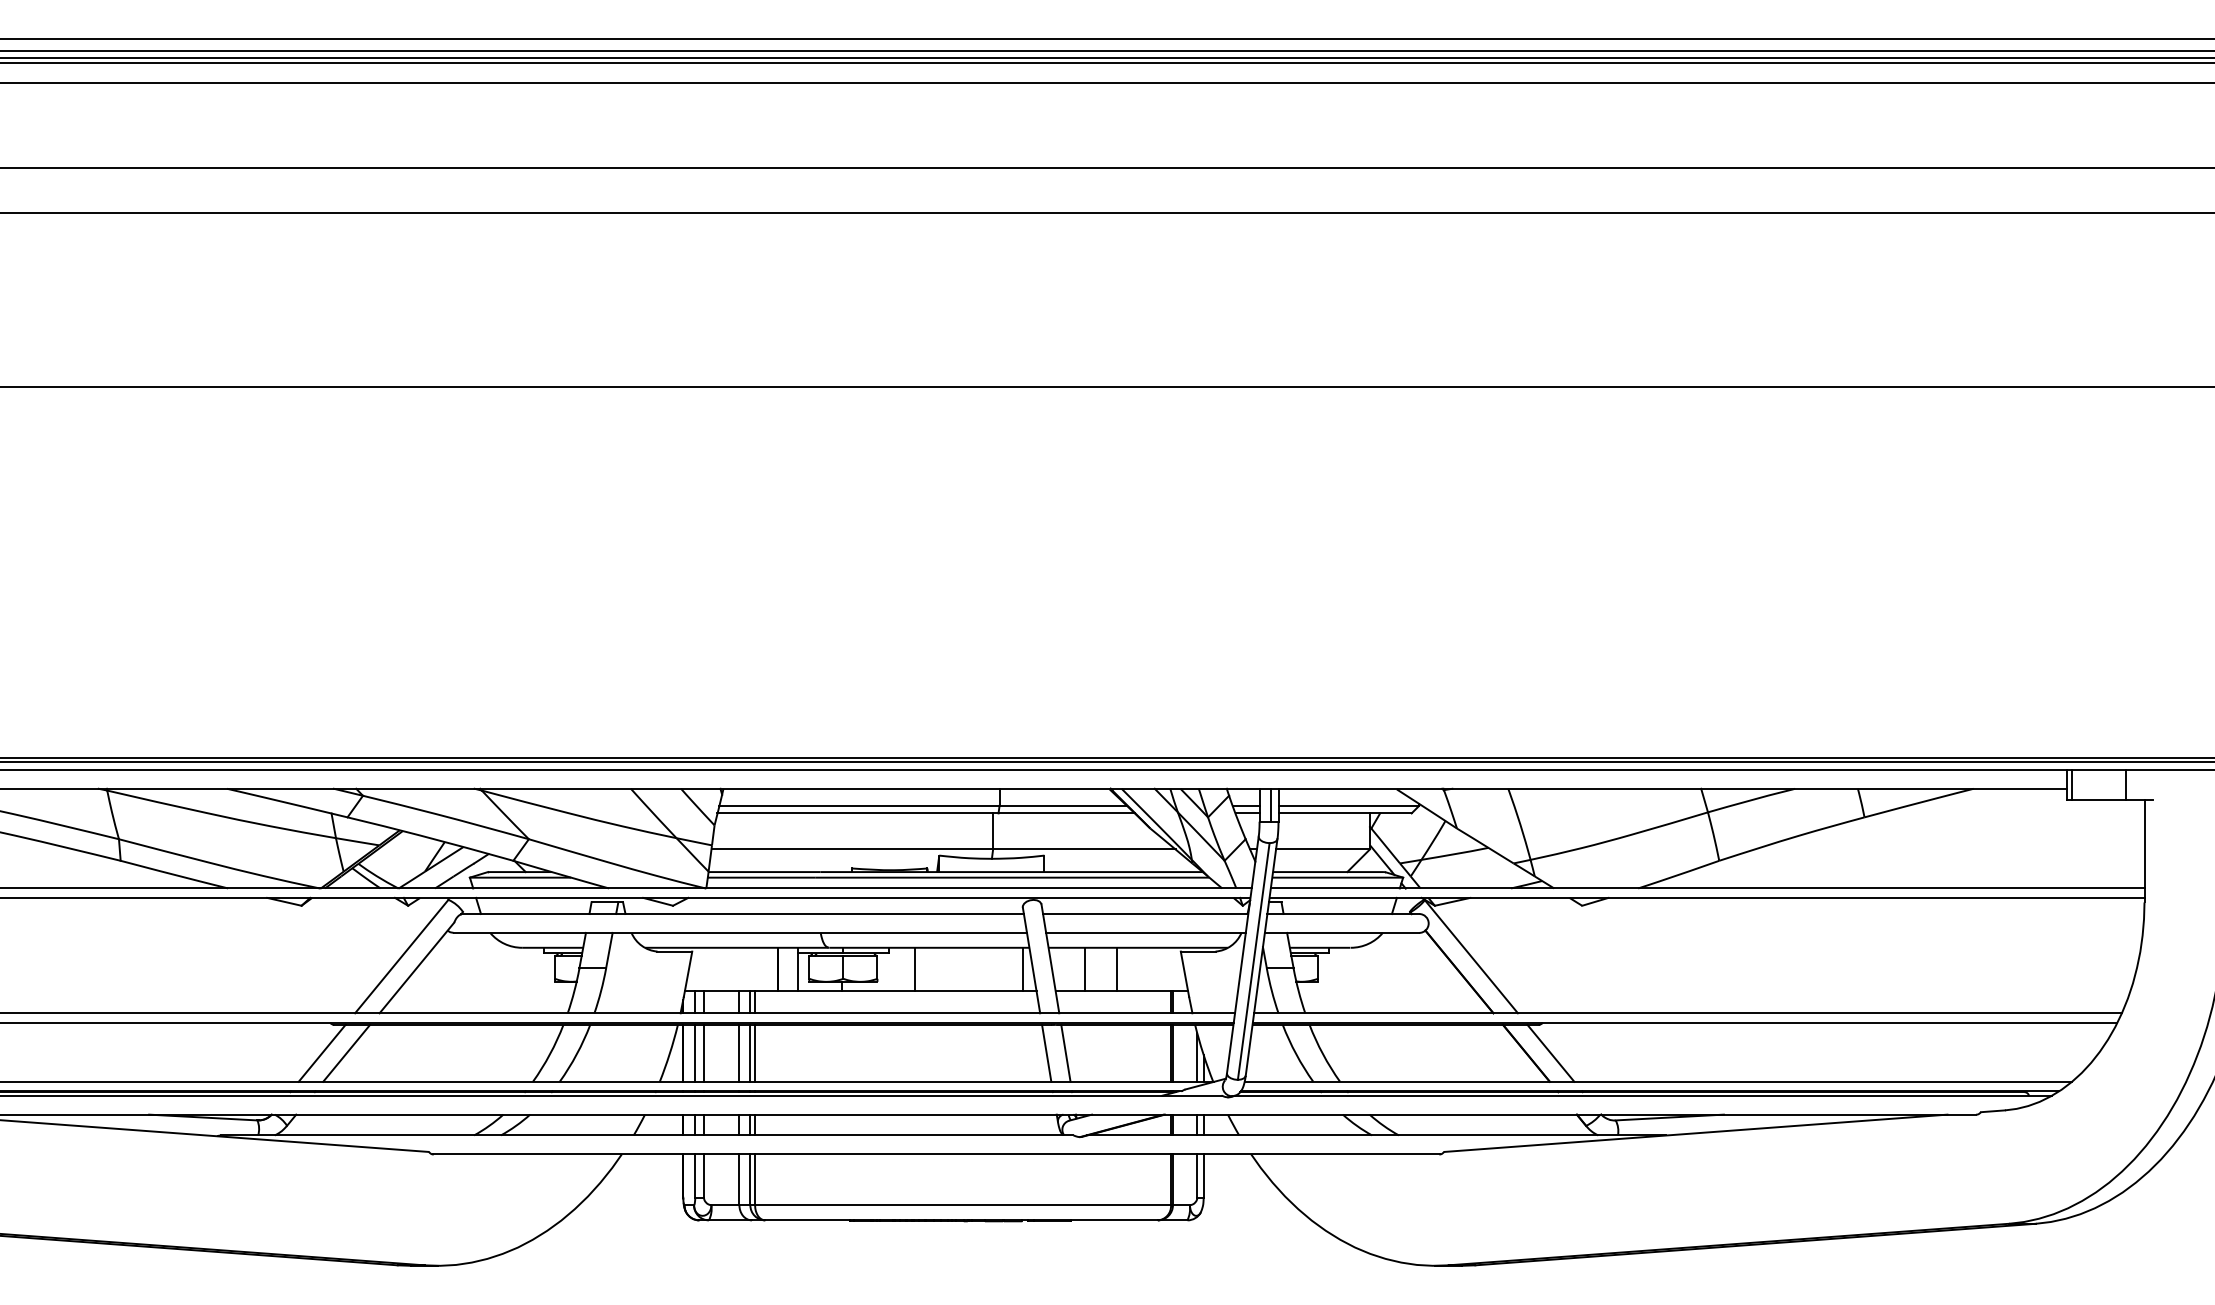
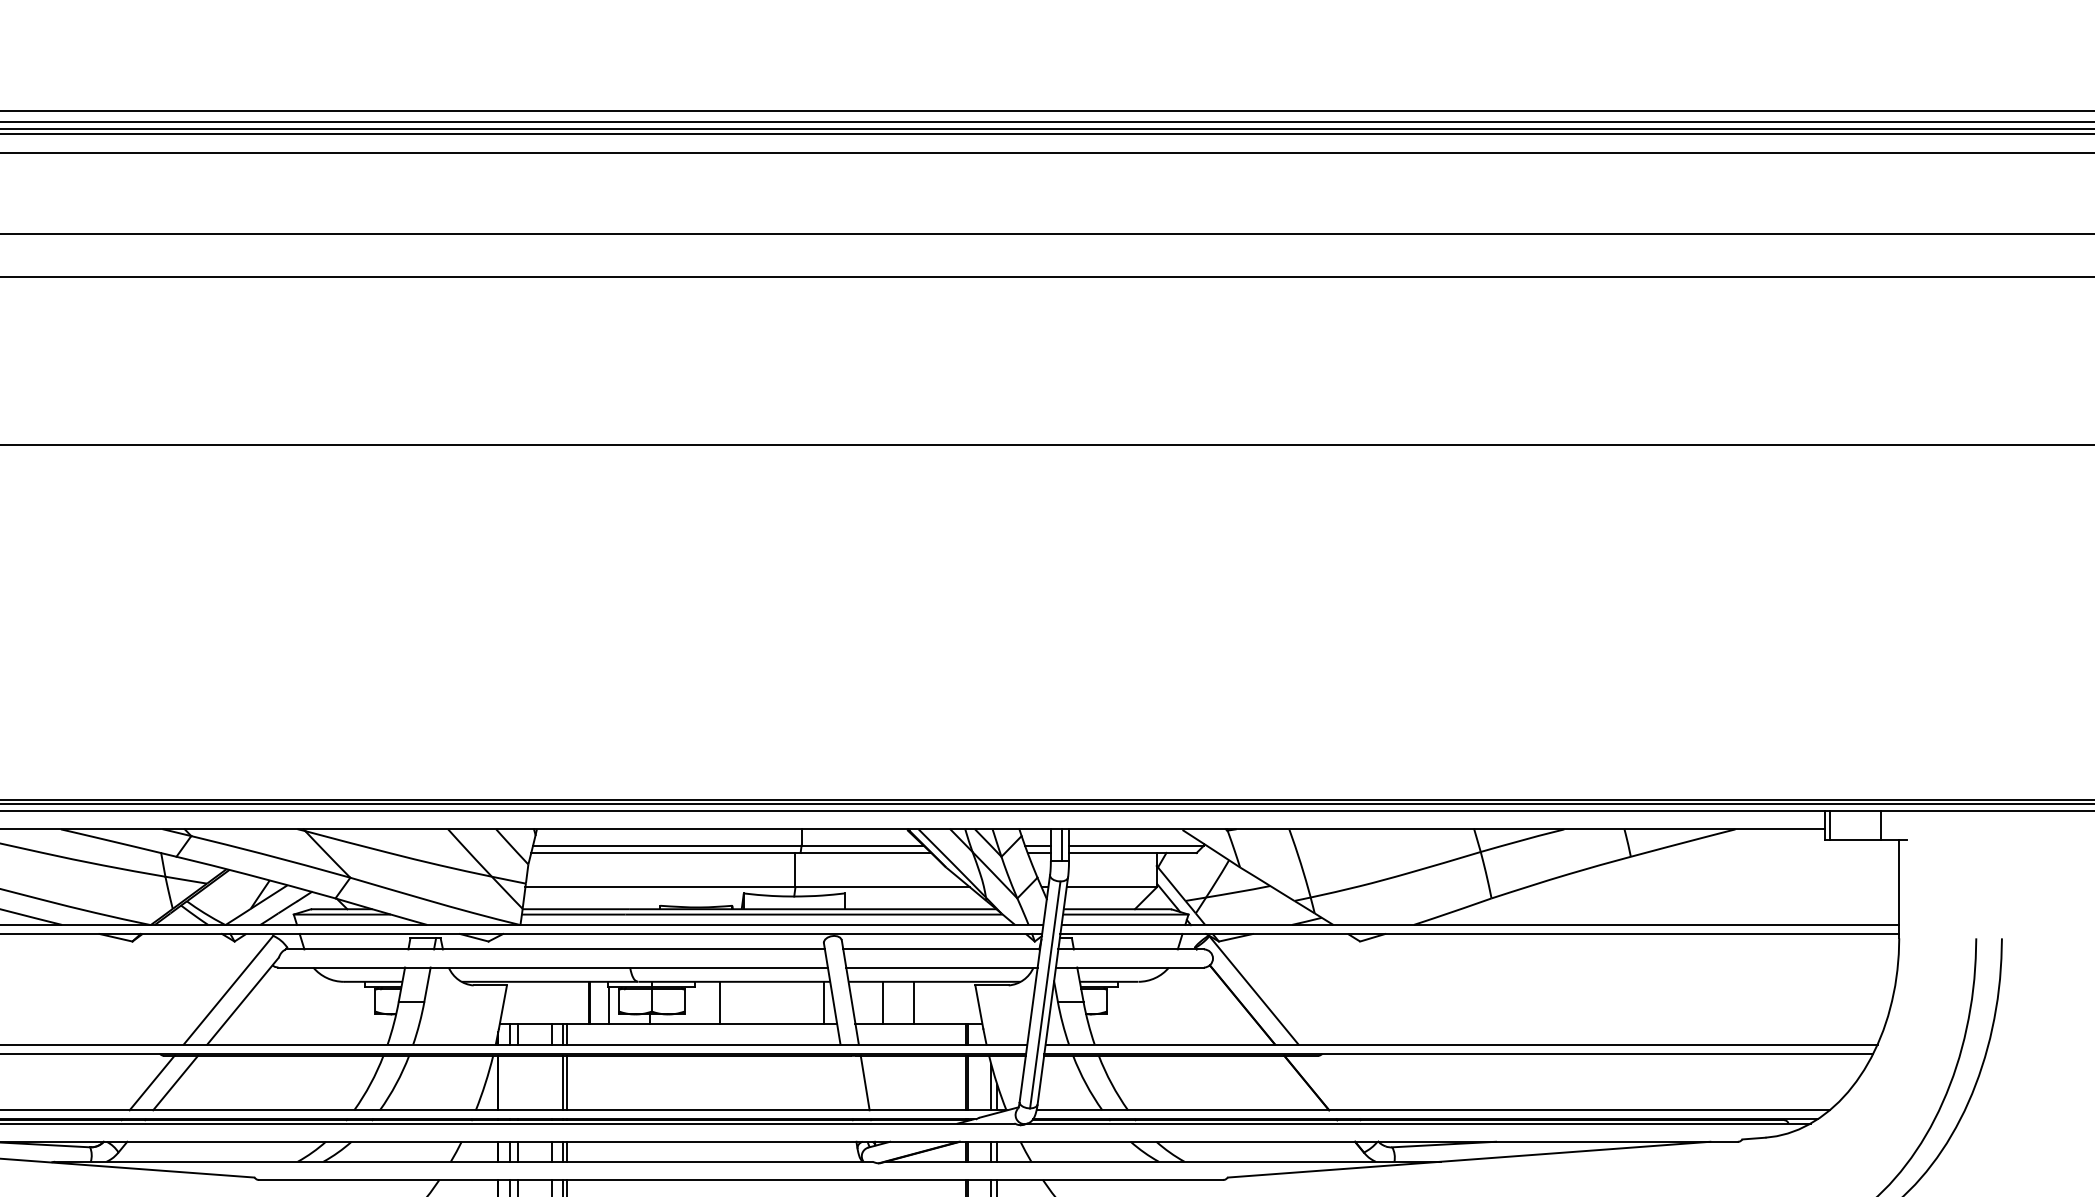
line: (695, 1052) -> (510, 1082), removed
line: (703, 1052) -> (517, 1082), removed
line: (739, 1052) -> (552, 1082), removed
line: (1046, 1052) -> (846, 1082), removed
line: (1550, 1052) -> (1329, 1082), removed

